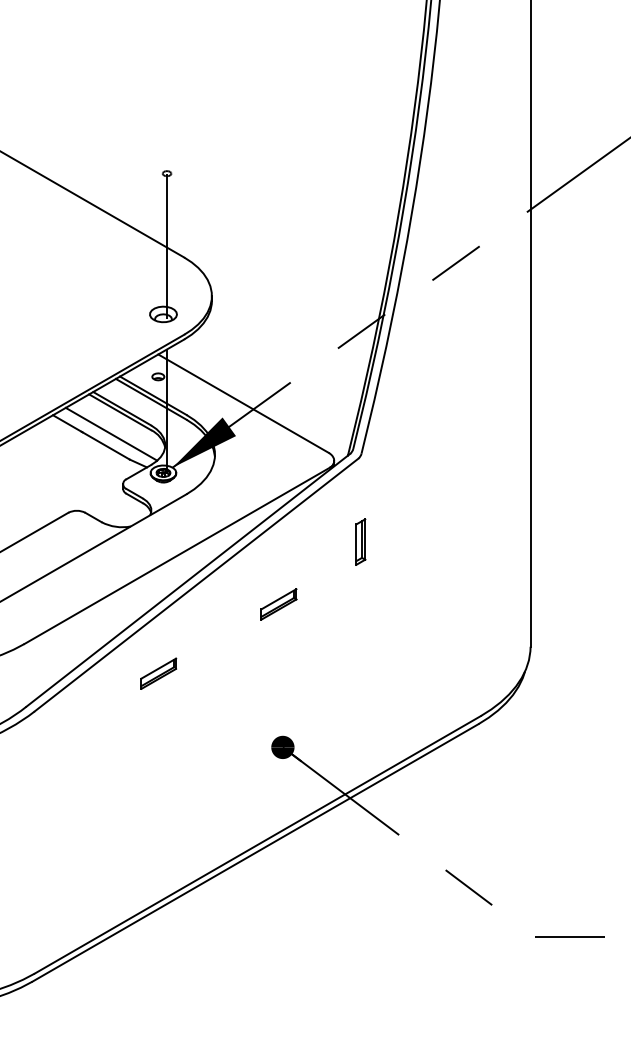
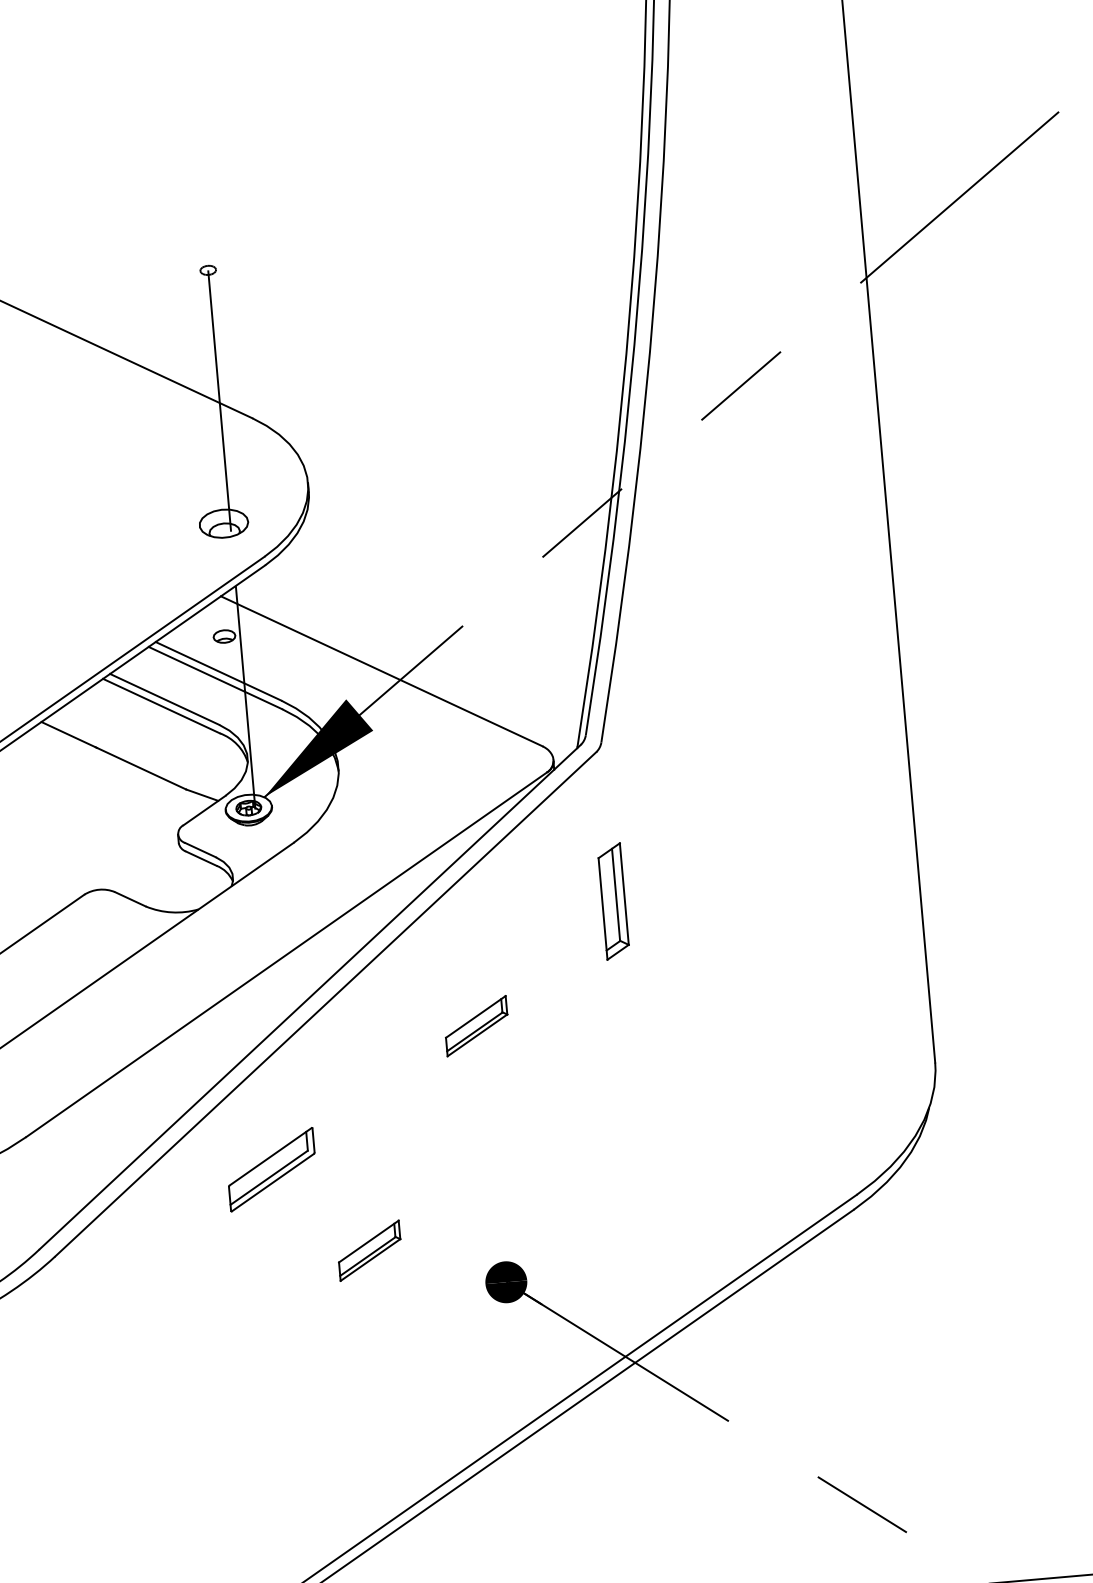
line: (111, 433) -> (149, 745), removed
part: (360, 541) -> (613, 900), size x1.4
part: (158, 673) -> (271, 1169), size x1.4
part: (208, 723) -> (369, 1250), added

